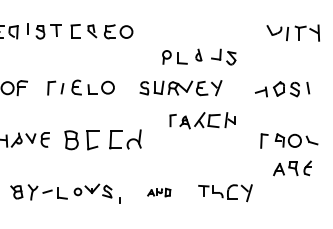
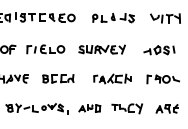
part: (199, 57) -> (113, 18), moved
part: (202, 119) -> (112, 78), moved
part: (103, 139) -> (58, 78), size x0.71
part: (291, 167) -> (166, 108), moved
part: (158, 192) -> (89, 108), size x1.67

